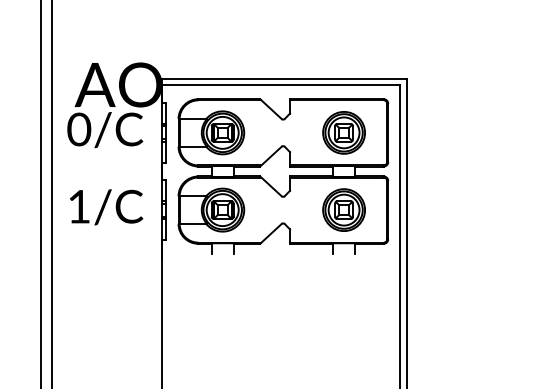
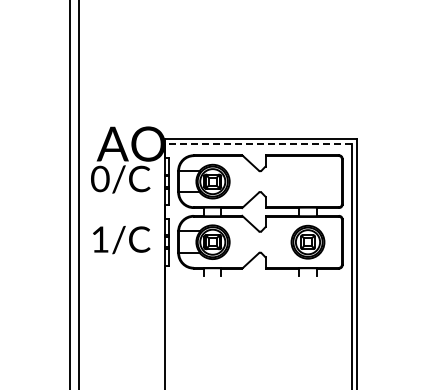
line: (280, 85) -> (258, 144), solid -> dashed
part: (343, 132) -> (307, 181), removed

